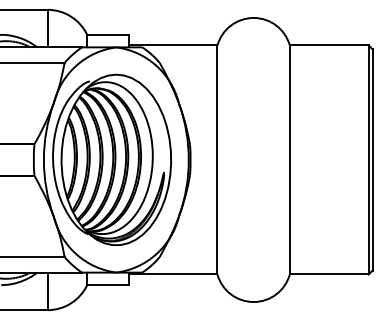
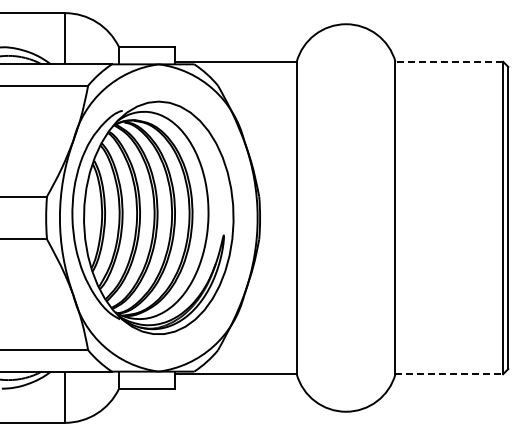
line: (329, 45) -> (449, 61), solid -> dashed
line: (329, 274) -> (449, 374), solid -> dashed

